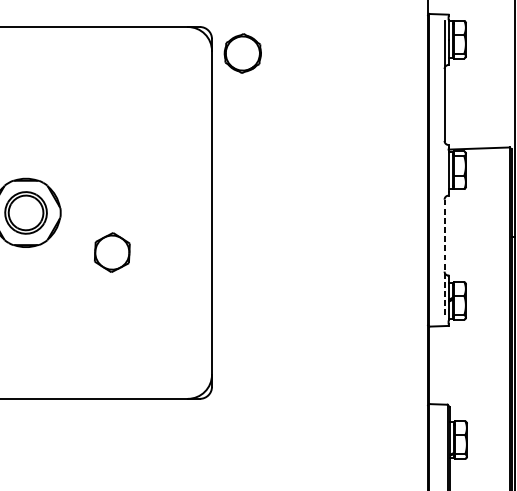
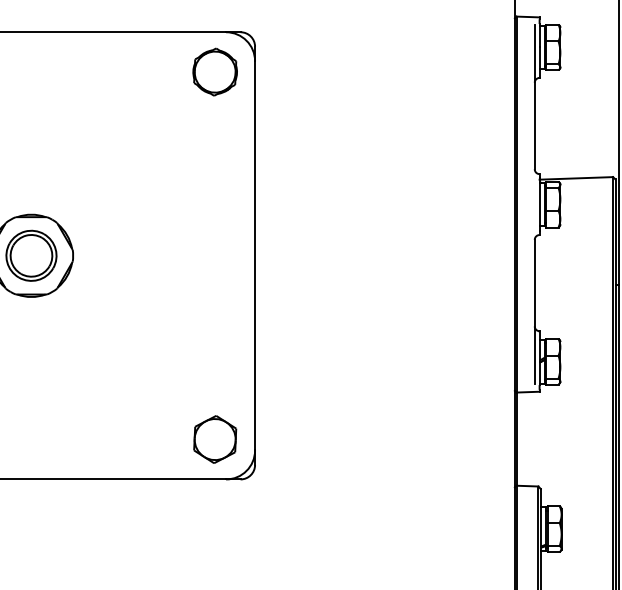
part: (242, 53) -> (214, 71), moved
part: (112, 252) -> (215, 439), moved
line: (444, 259) -> (534, 311), dashed -> solid

